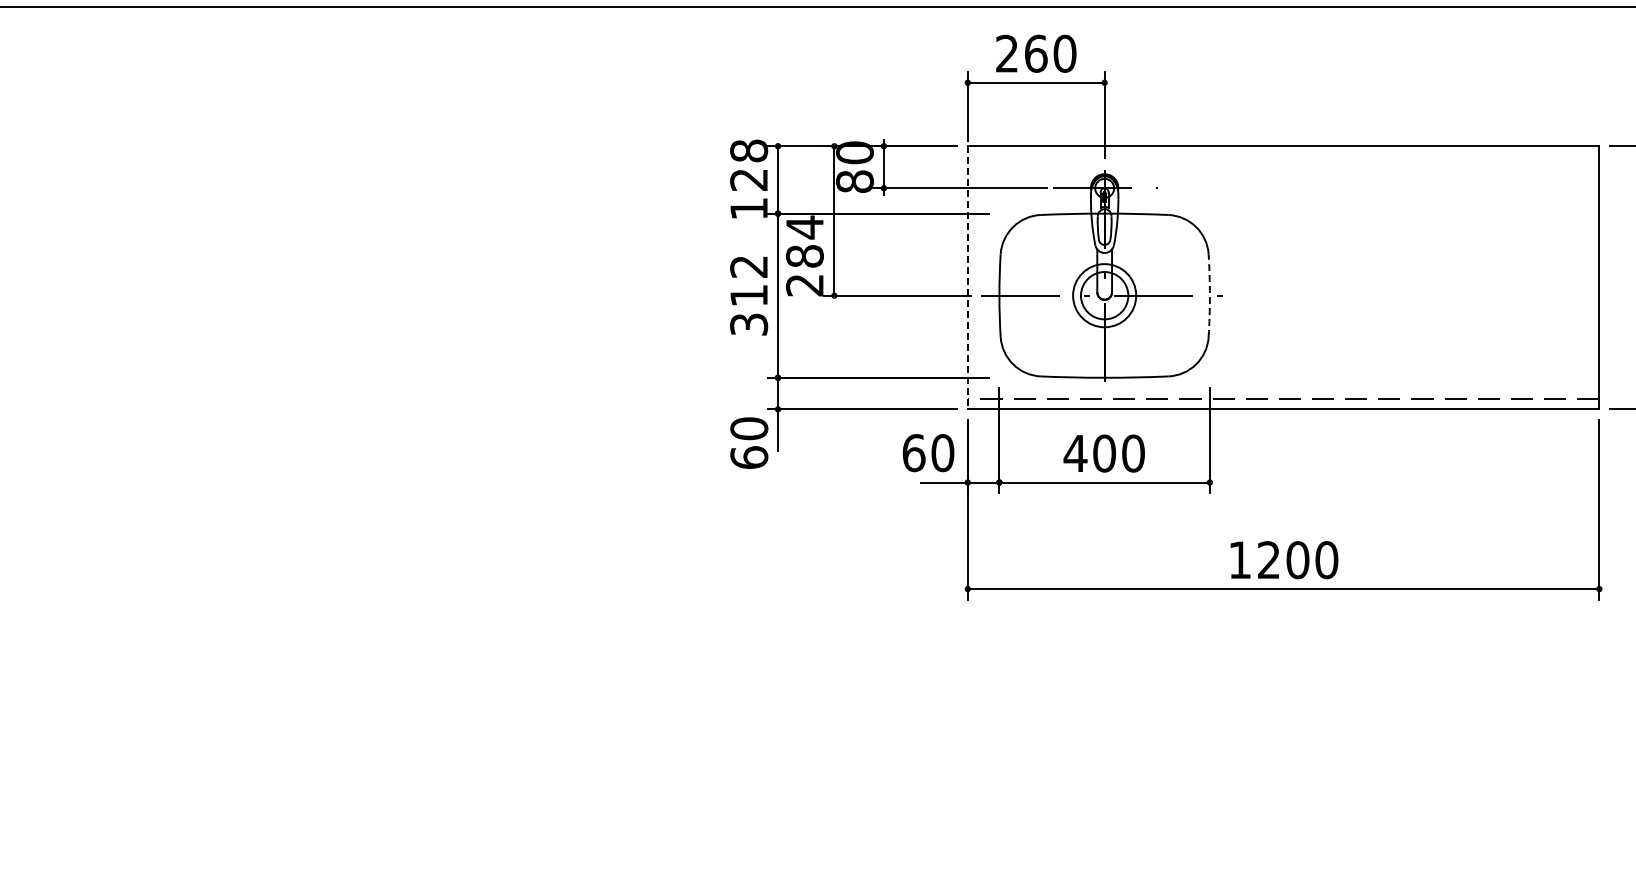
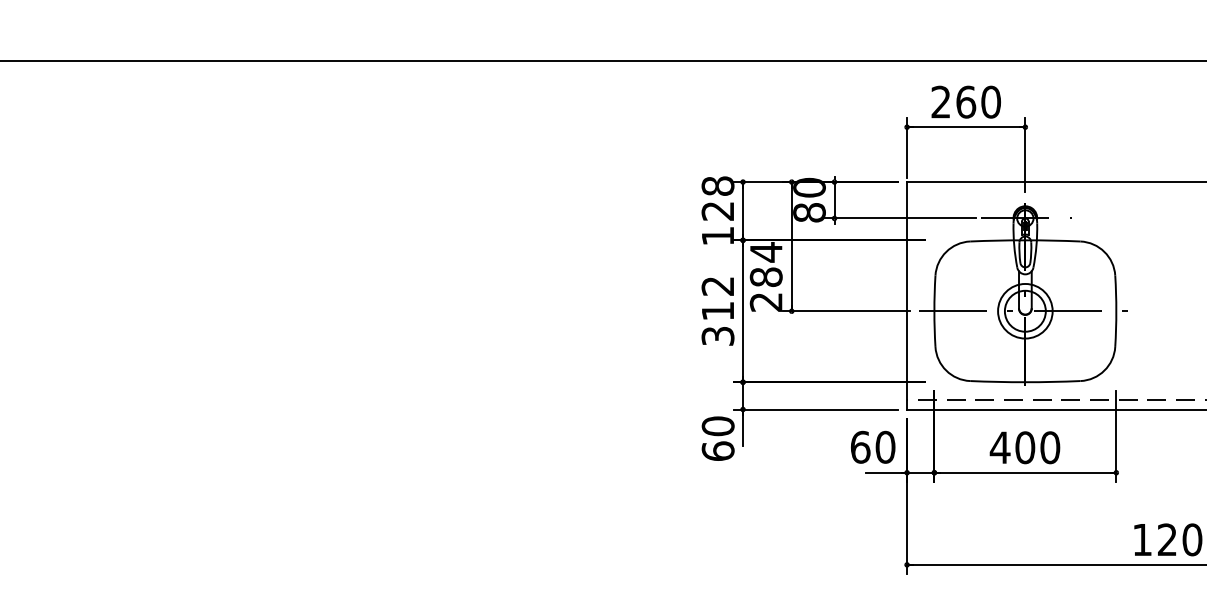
line: (967, 277) -> (906, 295), dashed -> solid
arc: (1209, 295) -> (1115, 311), dashed -> solid

